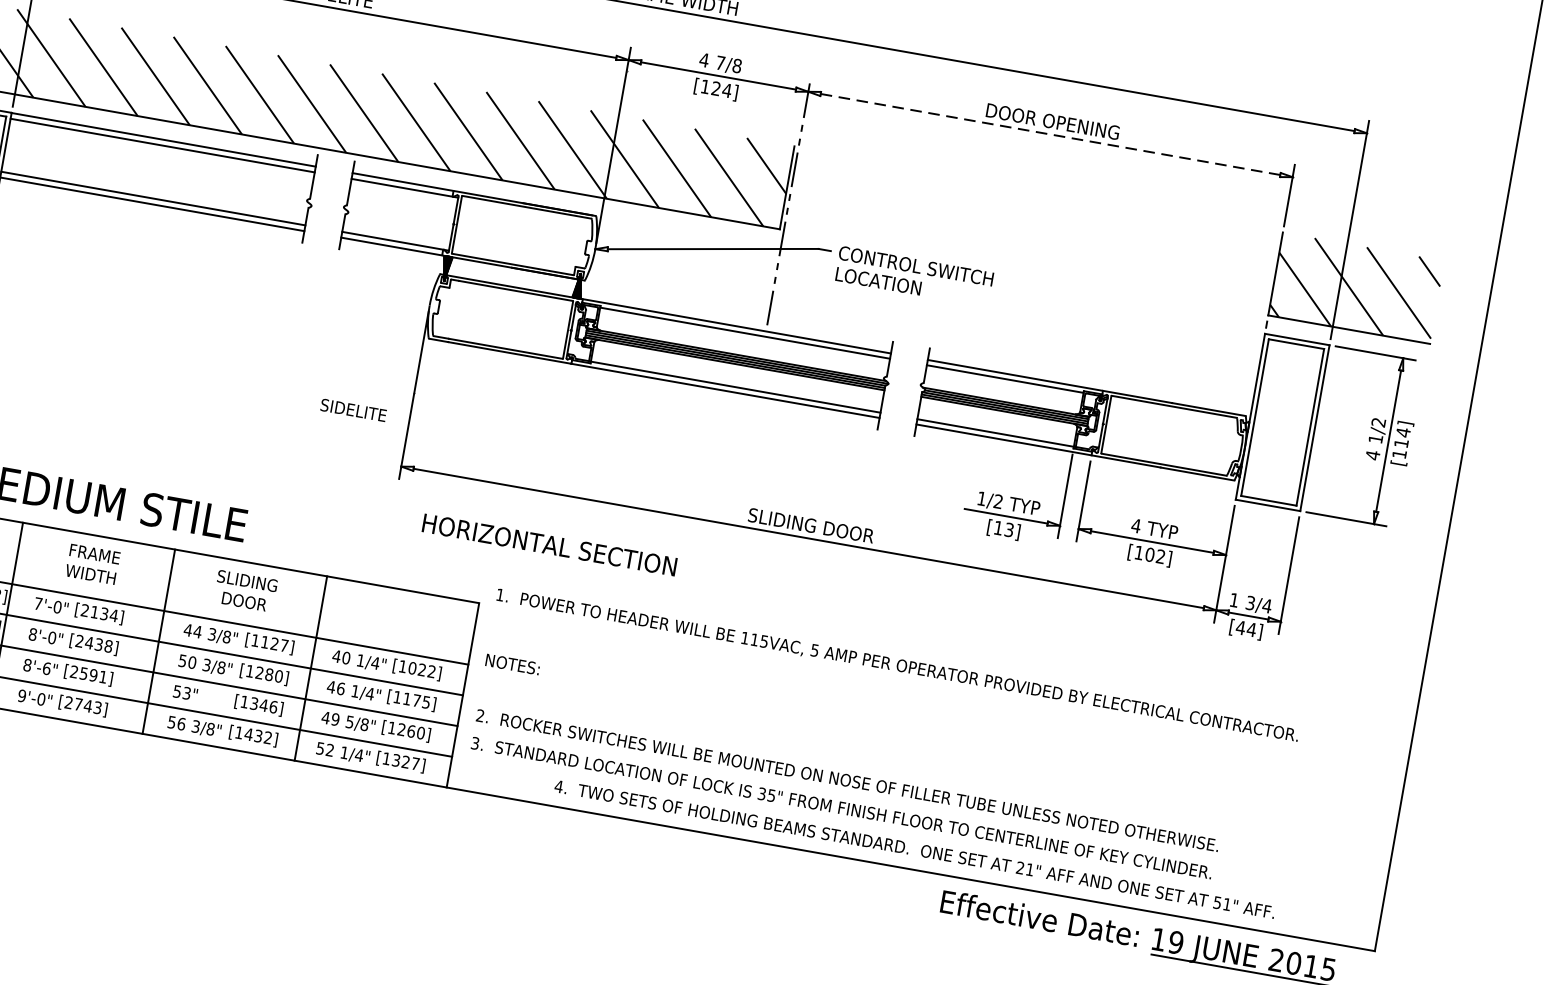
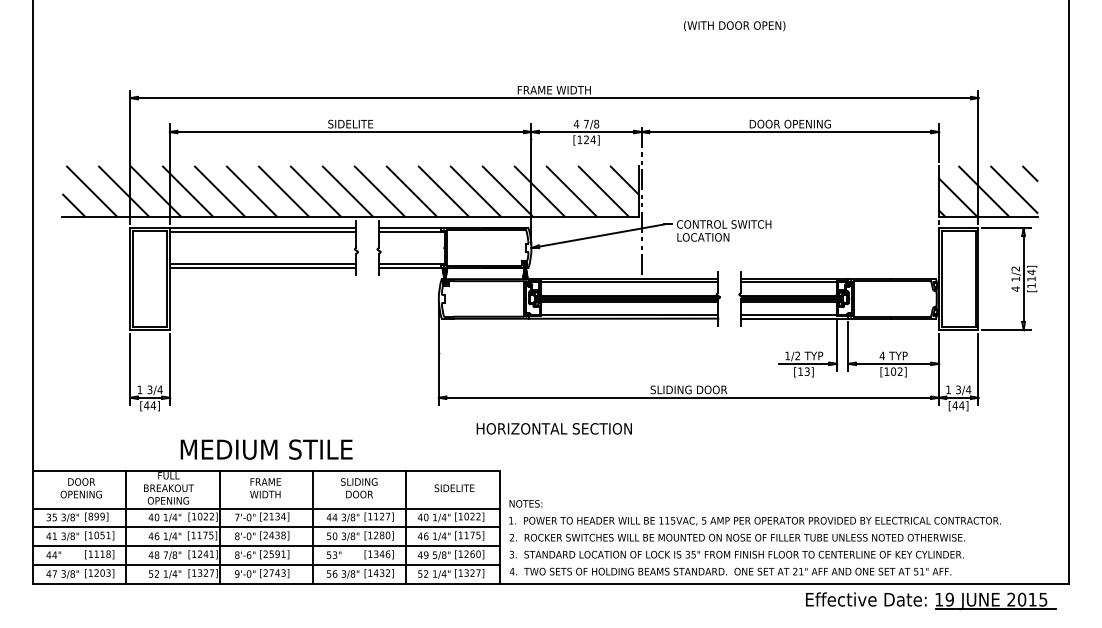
line: (1050, 135) -> (790, 132), dashed -> solid
text: (353, 410) -> (454, 488), moved
text: (548, 544) -> (553, 428), moved
text: (896, 666) -> (754, 521), moved
text: (914, 849) -> (730, 571), moved

